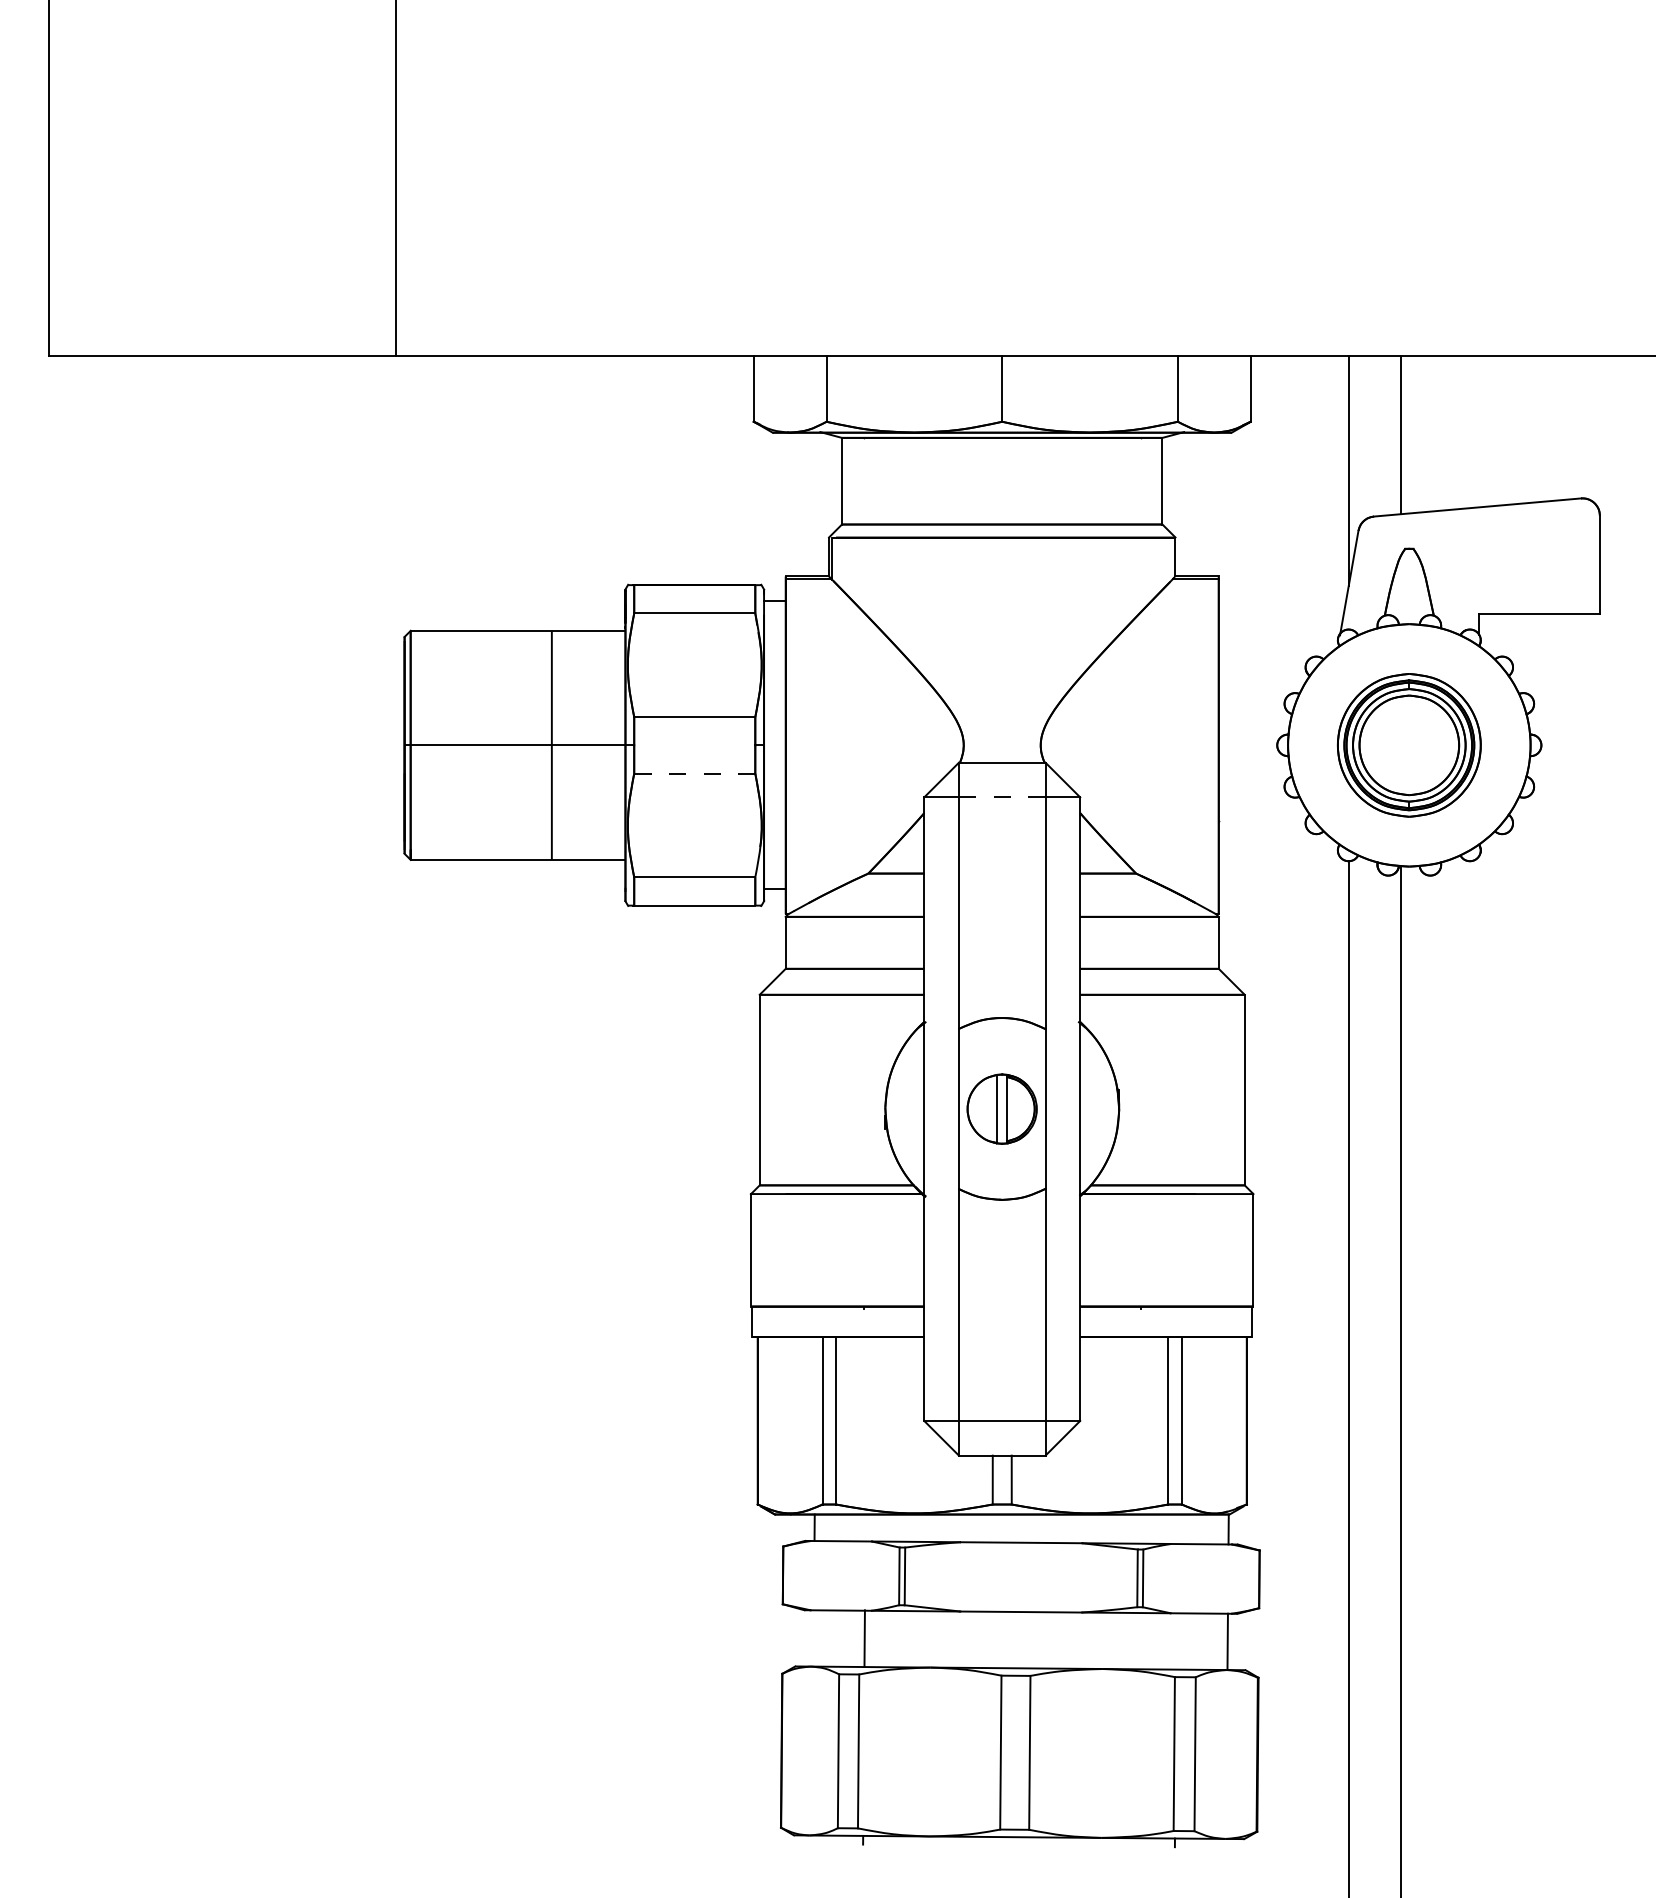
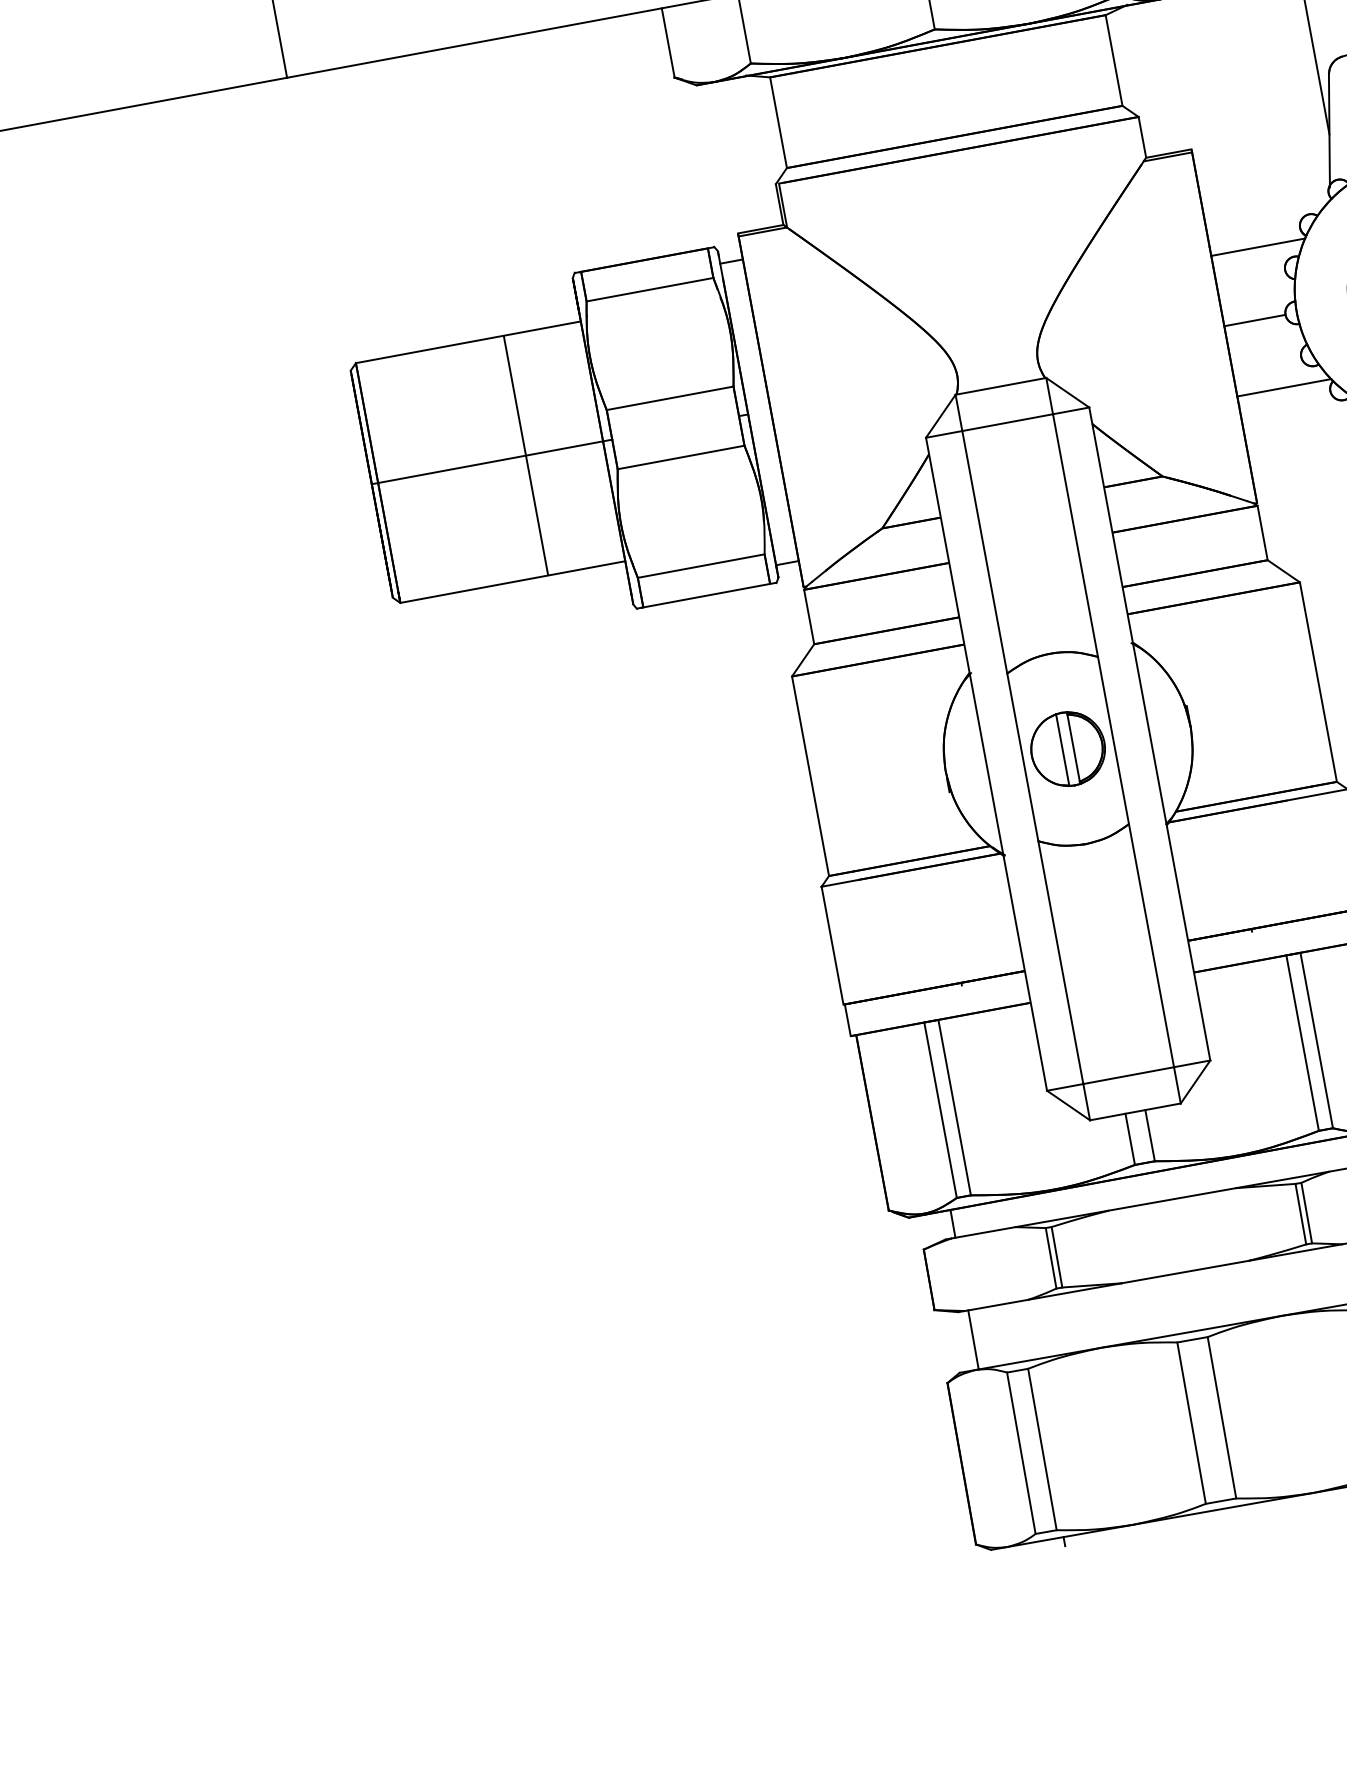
line: (1263, 678) -> (1258, 247), added
line: (1247, 745) -> (1254, 320), added
line: (694, 773) -> (680, 457), dashed -> solid
line: (1002, 797) -> (1007, 422), dashed -> solid
line: (1263, 812) -> (1284, 387), added
line: (864, 1638) -> (973, 1340), moved

